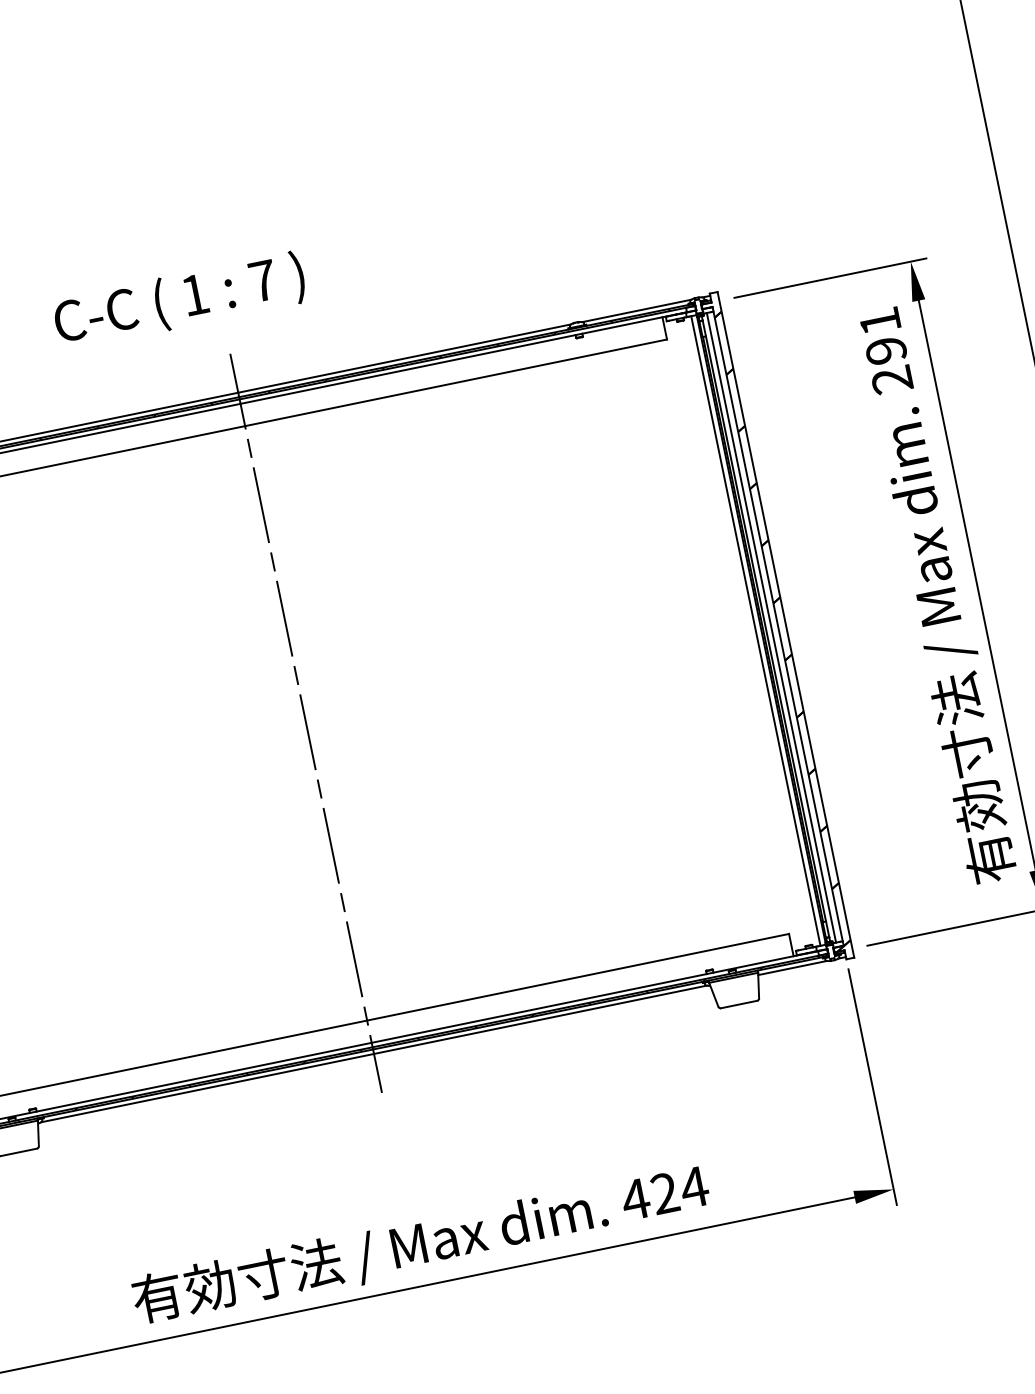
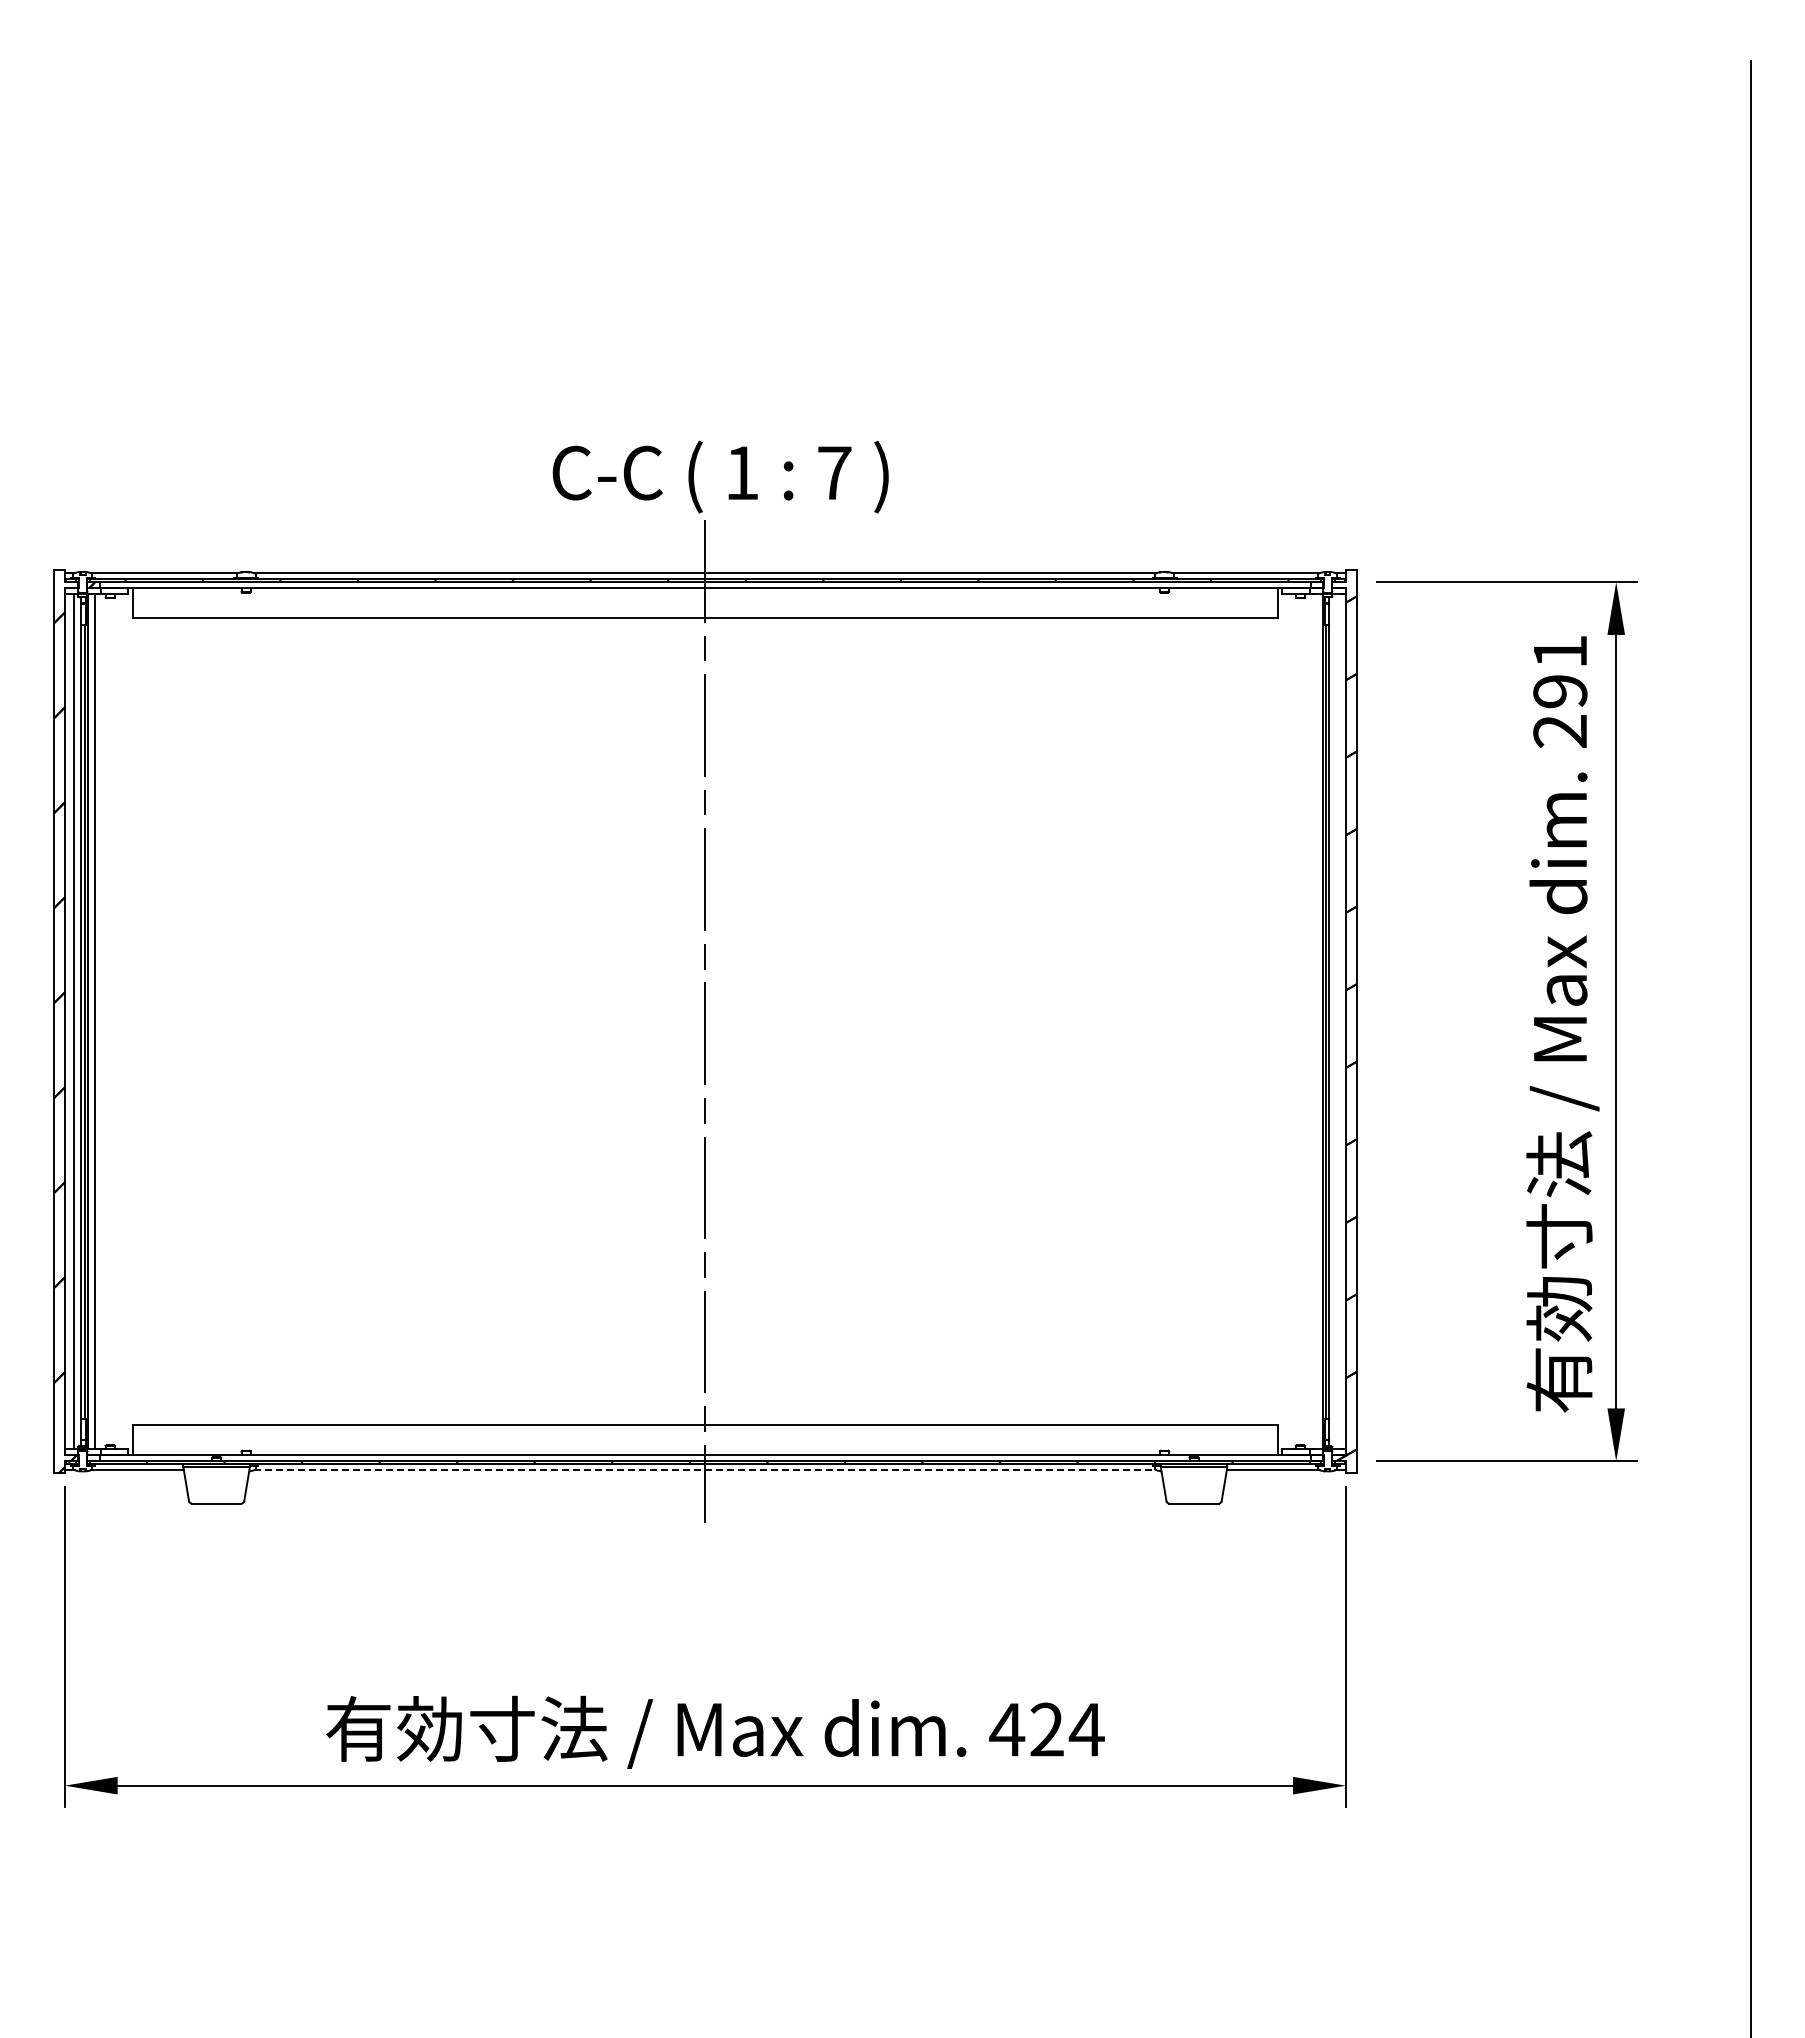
text: (179, 300) -> (720, 476), moved
line: (771, 627) -> (1336, 1021), removed
line: (755, 630) -> (1315, 1021), removed
line: (374, 1054) -> (705, 1470), solid -> dashed

